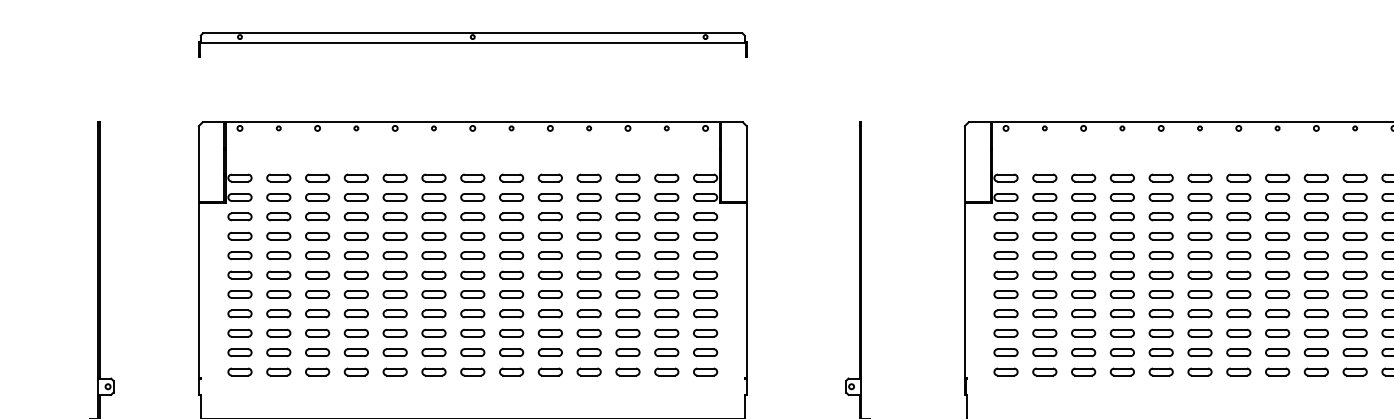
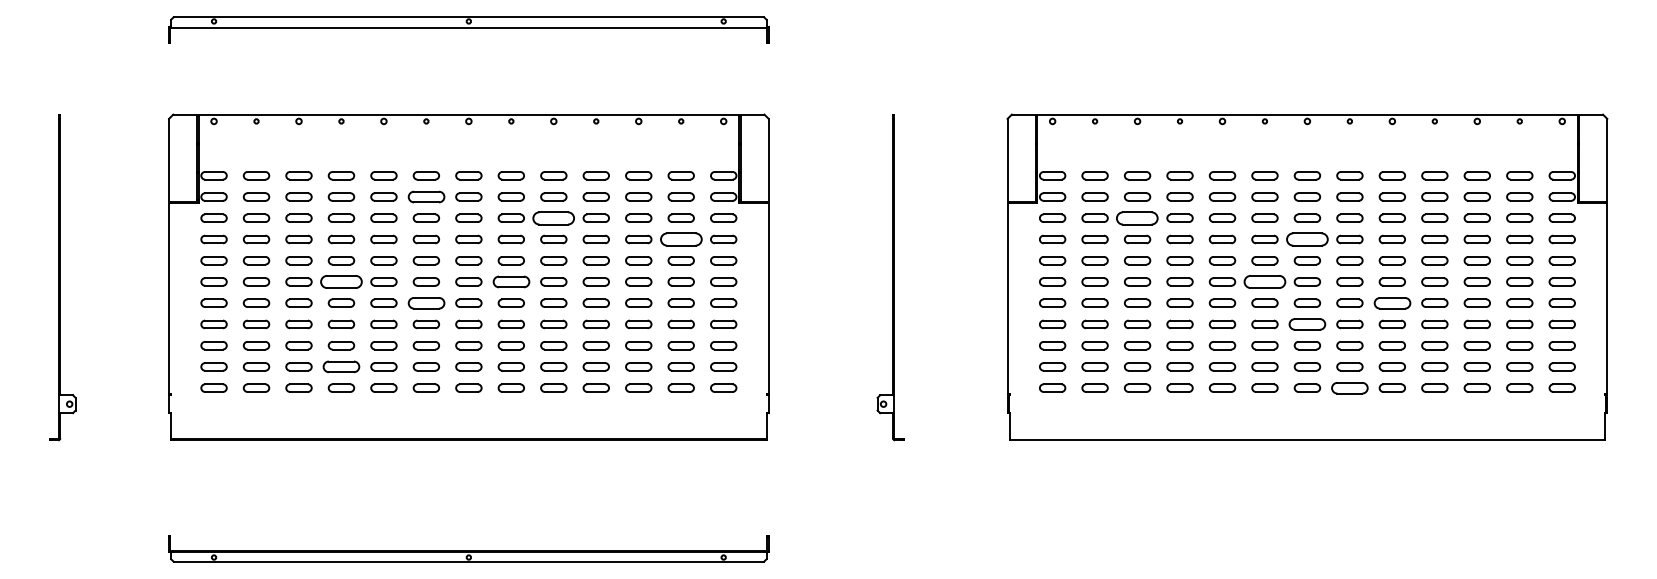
part: (433, 196) -> (425, 196), size x1.4
part: (550, 216) -> (553, 217), size x1.6
part: (1083, 216) -> (1137, 217), size x1.6
part: (666, 236) -> (680, 239), size x1.6
part: (1238, 236) -> (1307, 239), size x1.6
part: (356, 274) -> (341, 281), size x1.6
part: (510, 274) -> (510, 281), size x1.4
part: (1199, 274) -> (1264, 281), size x1.6
part: (433, 293) -> (425, 302), size x1.4
part: (1315, 293) -> (1391, 302), size x1.4
part: (1238, 313) -> (1307, 324), size x1.4
part: (356, 352) -> (341, 366), size x1.4
part: (1277, 371) -> (1349, 387), size x1.4

